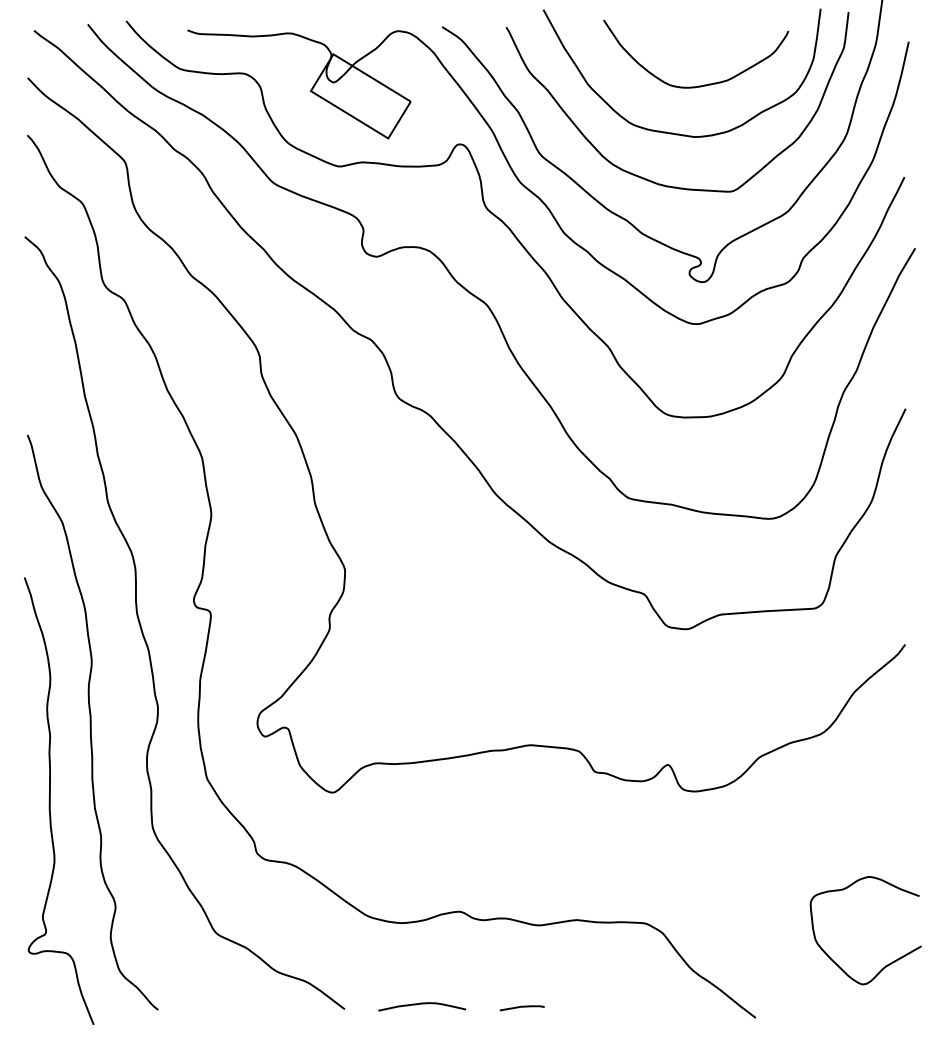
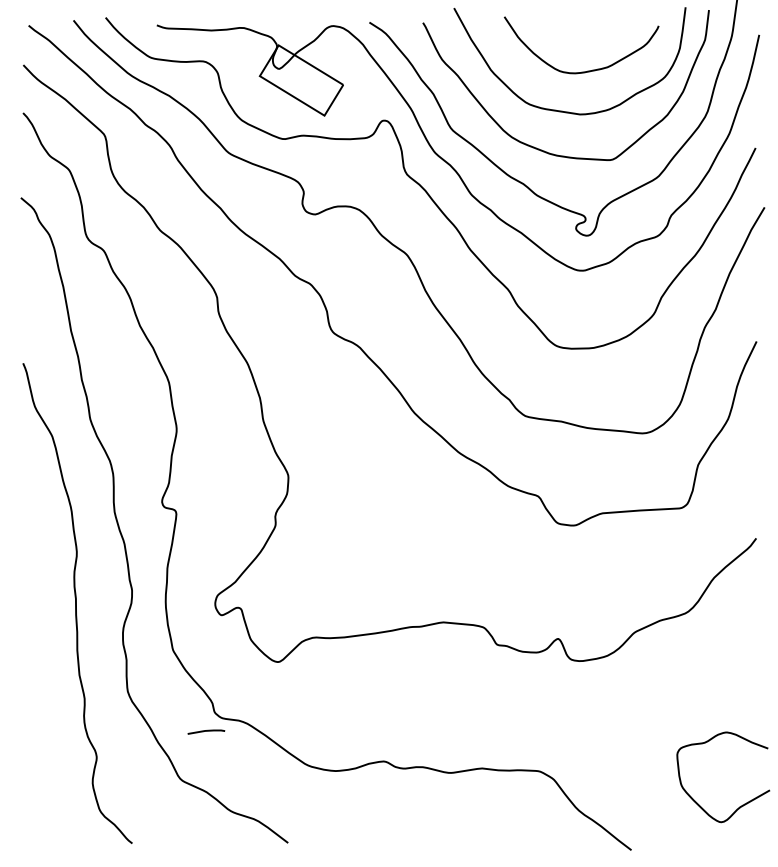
curve: (50, 801) -> (42, 669), removed
curve: (421, 1005) -> (352, 839), removed
line: (522, 1007) -> (206, 731), moved

